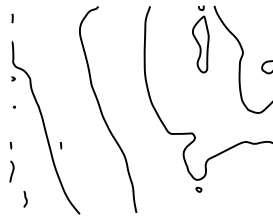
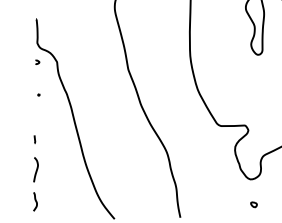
curve: (60, 145) -> (92, 139), removed
part: (198, 189) -> (253, 204), moved
curve: (25, 199) -> (35, 202), moved

